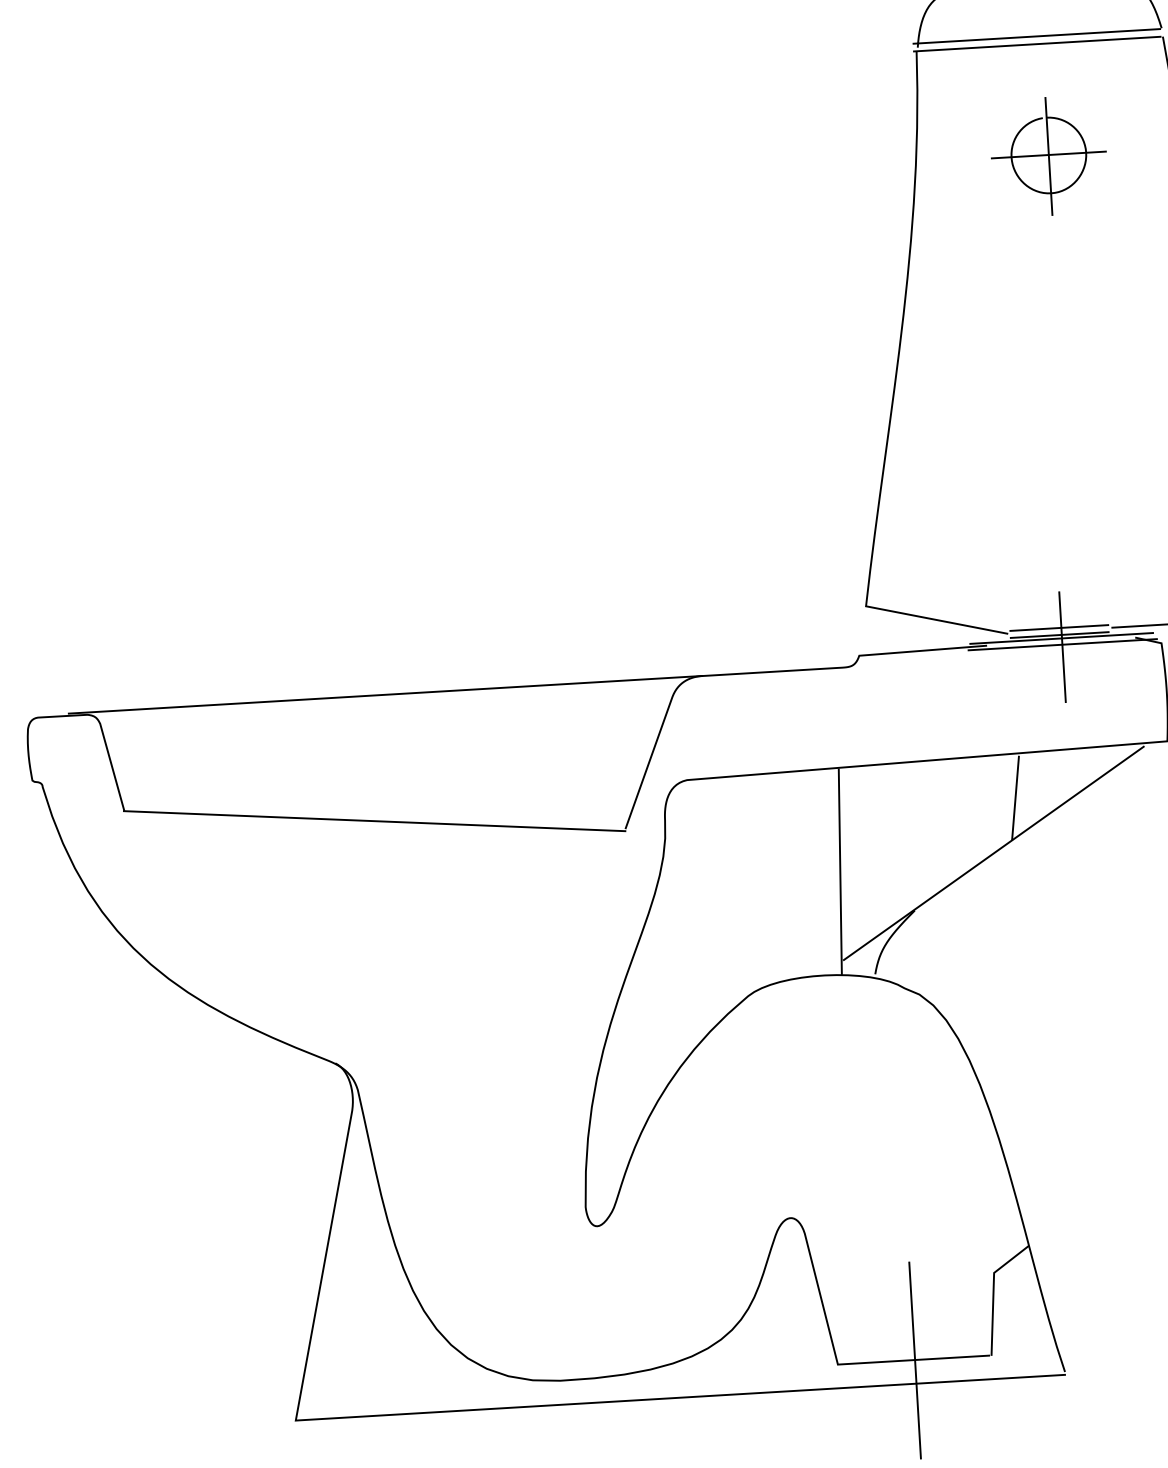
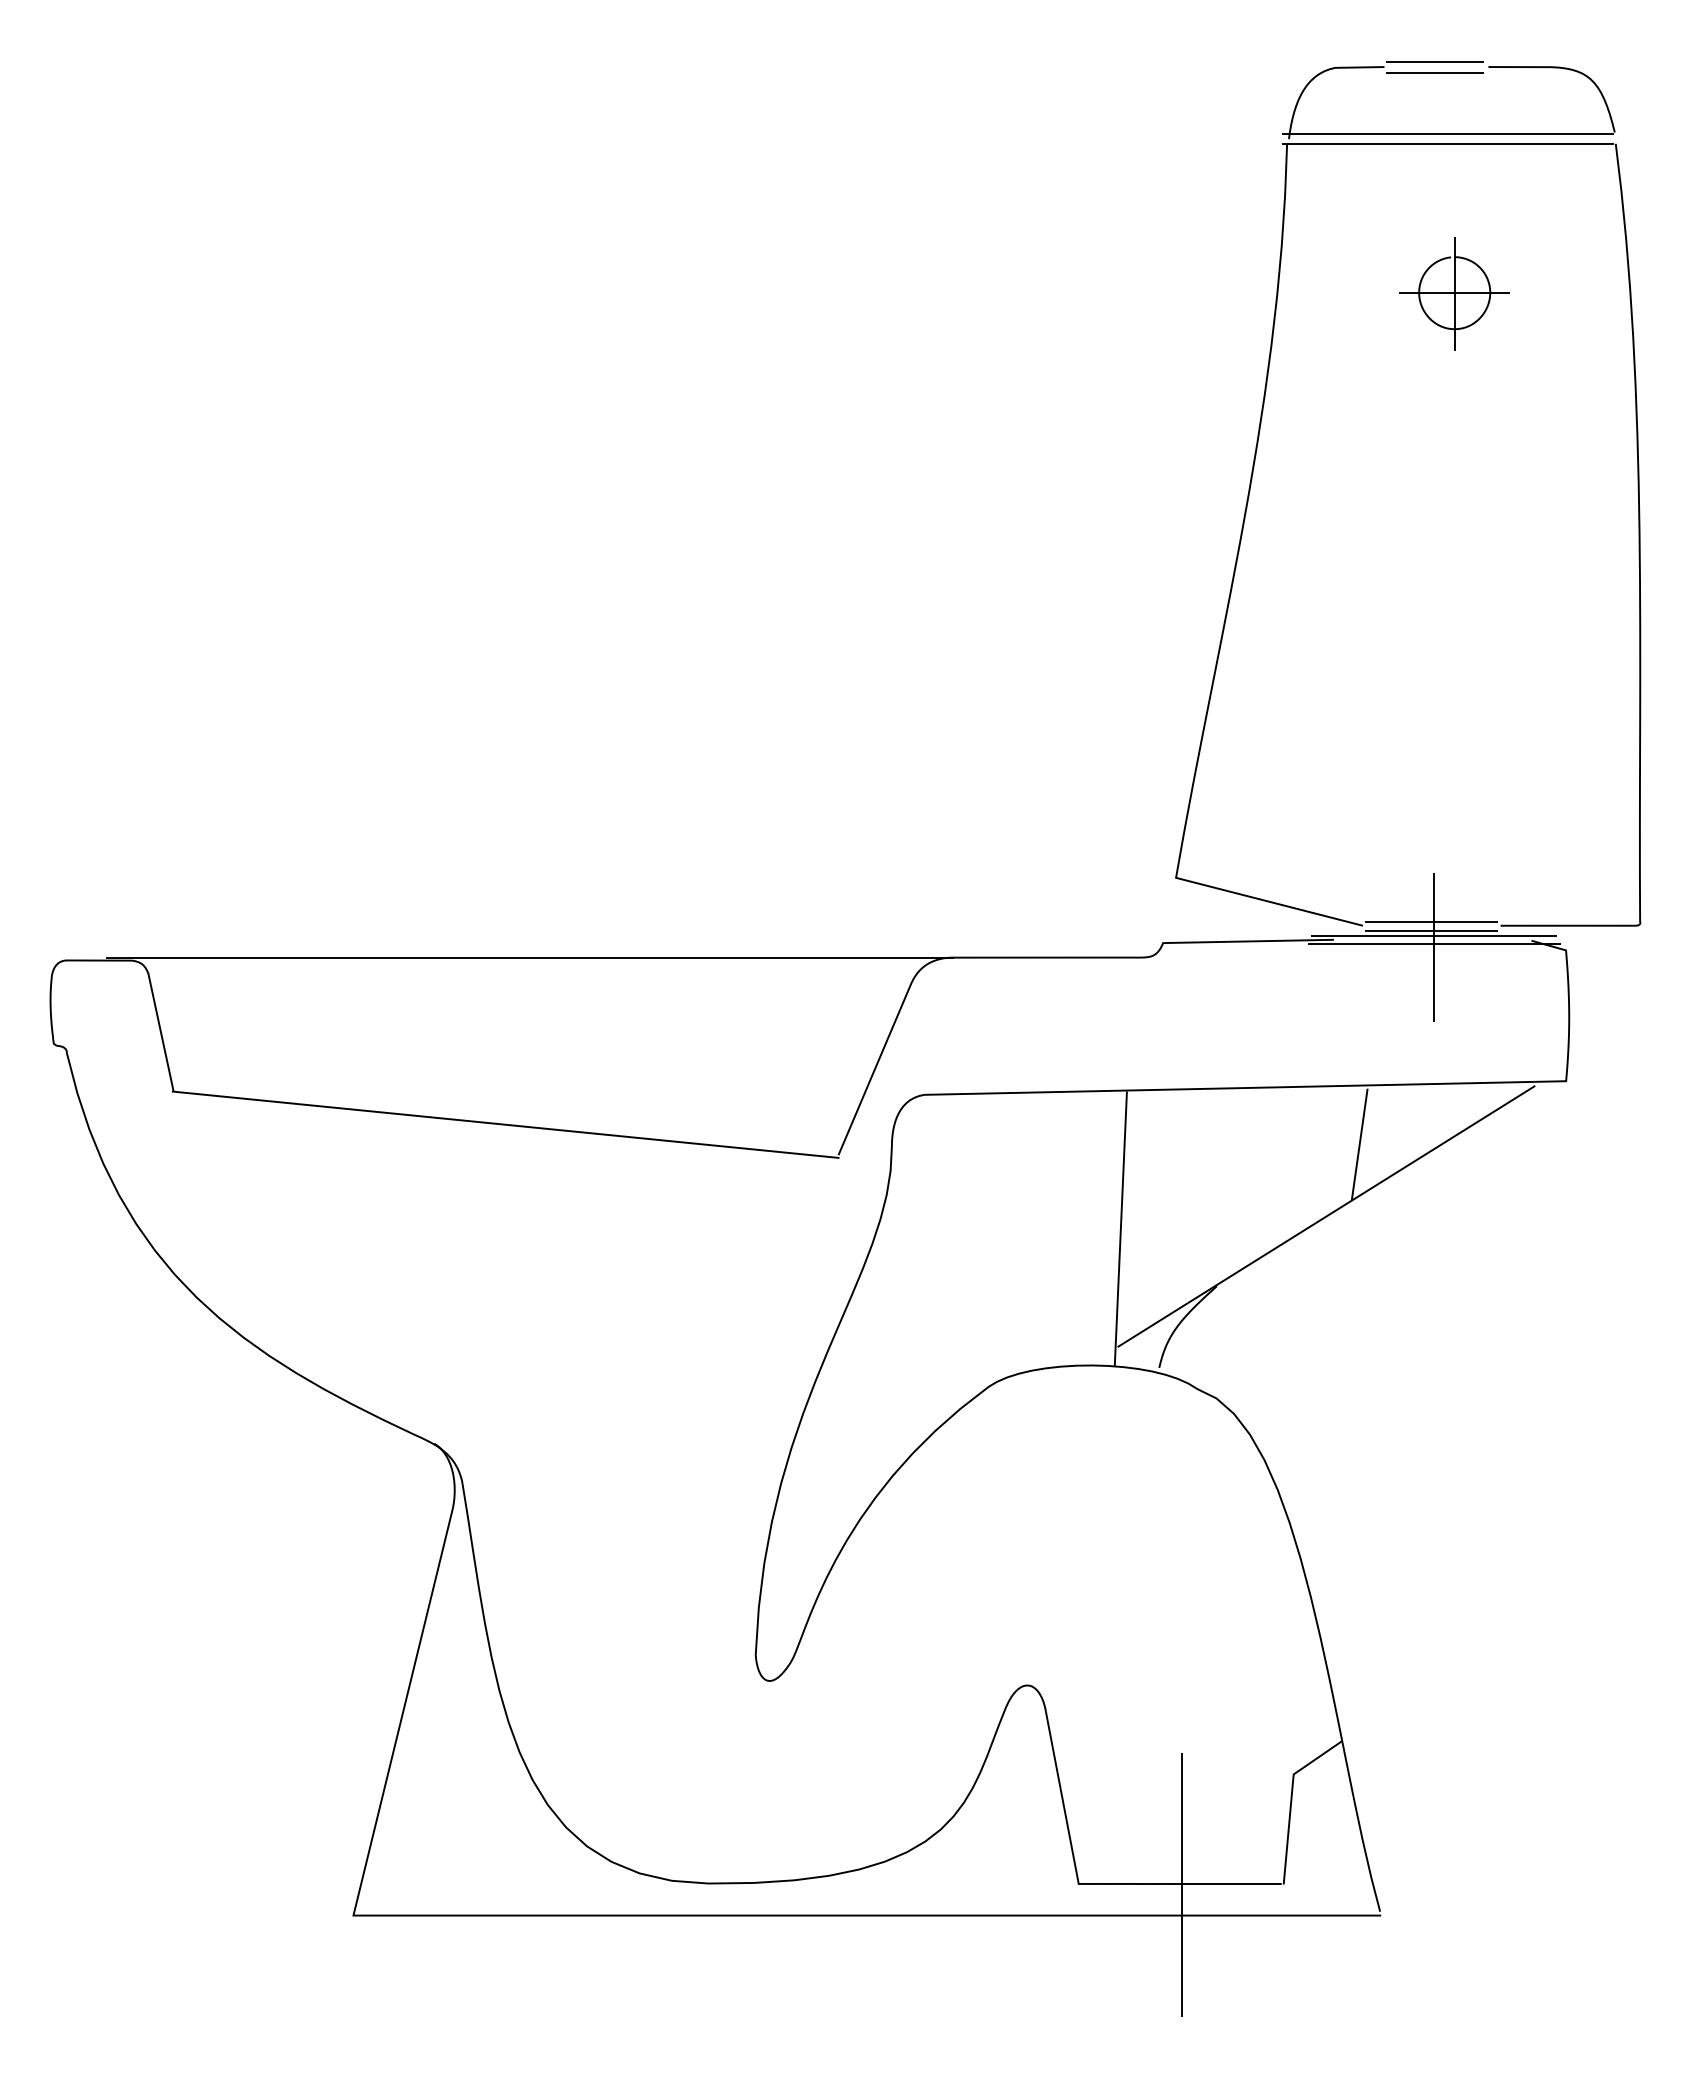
part: (1048, 156) -> (1454, 293), size x0.71

